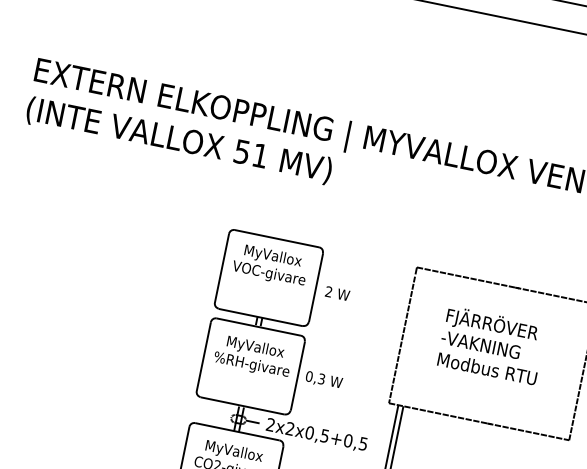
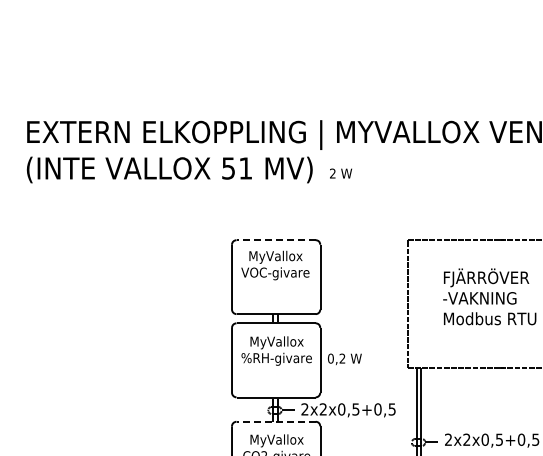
line: (277, 239) -> (276, 240), solid -> dashed
text: (337, 293) -> (340, 173), moved
text: (321, 378) -> (342, 358), 0,3 -> 0,2
line: (237, 431) -> (276, 421), solid -> dashed

